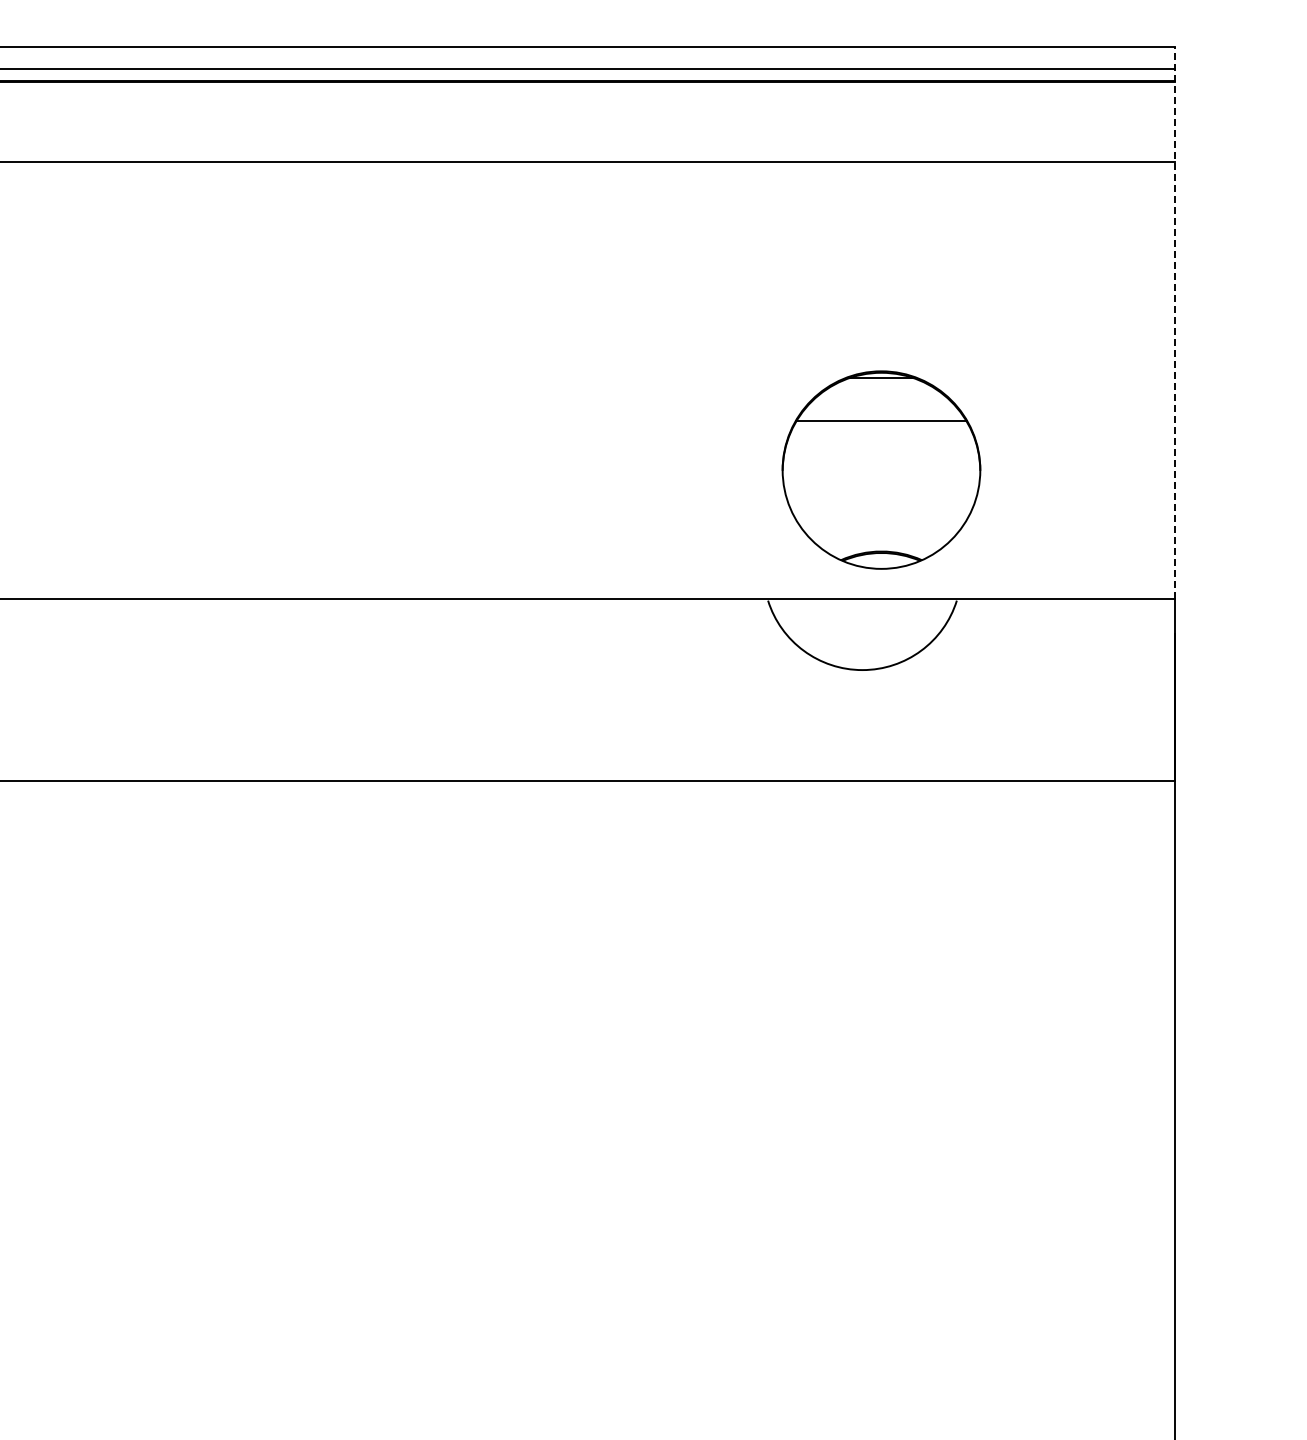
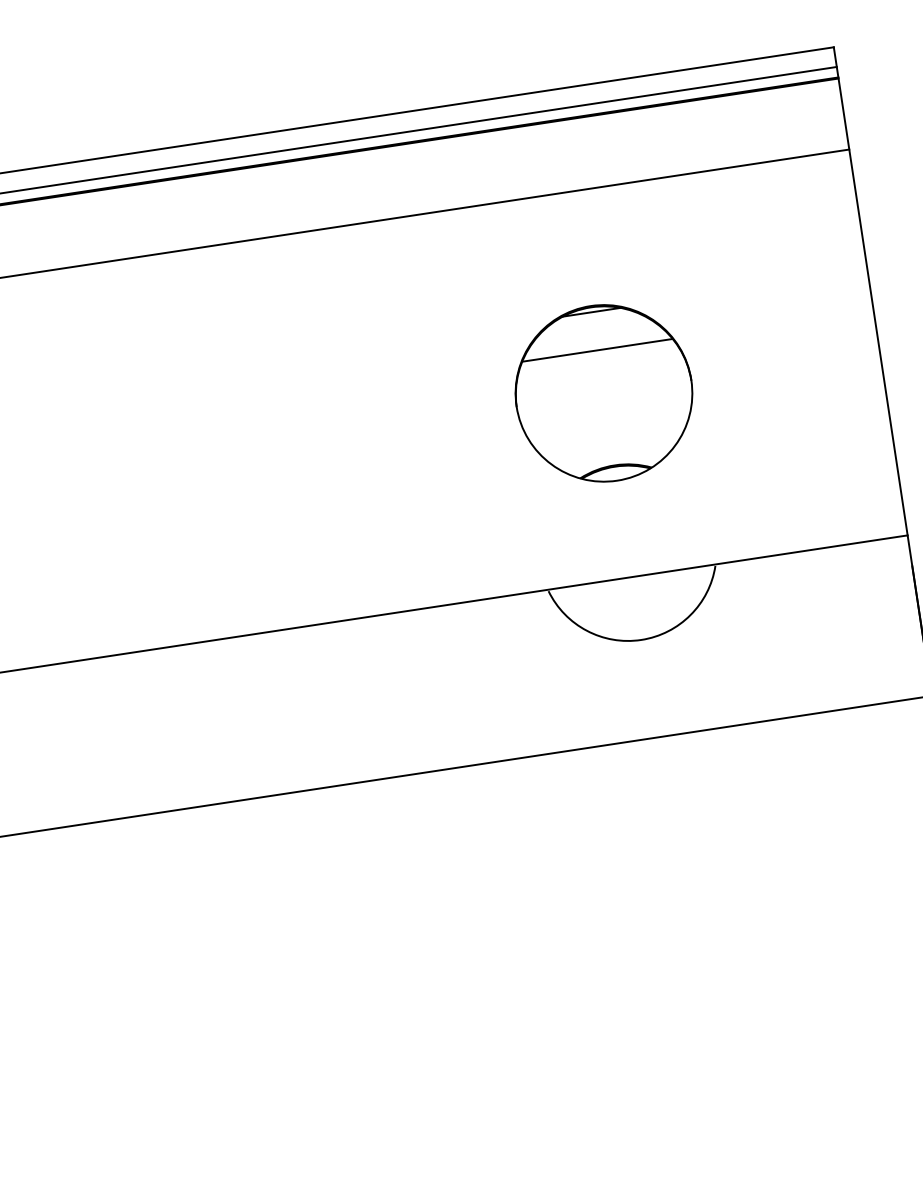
line: (1174, 322) -> (870, 291), dashed -> solid
part: (881, 469) -> (603, 392), moved

